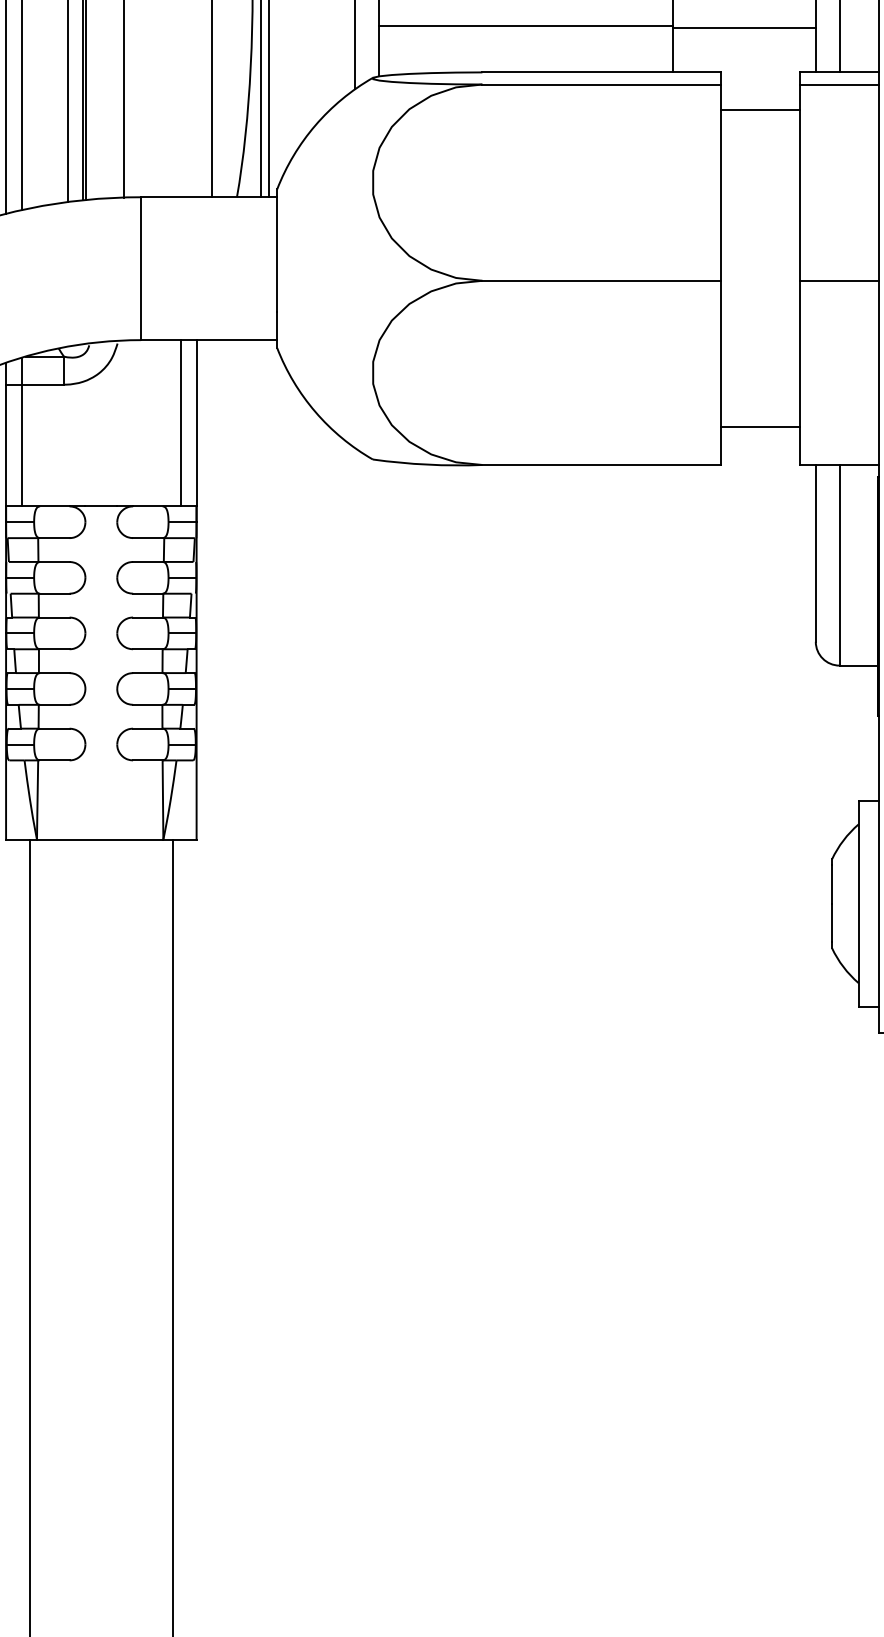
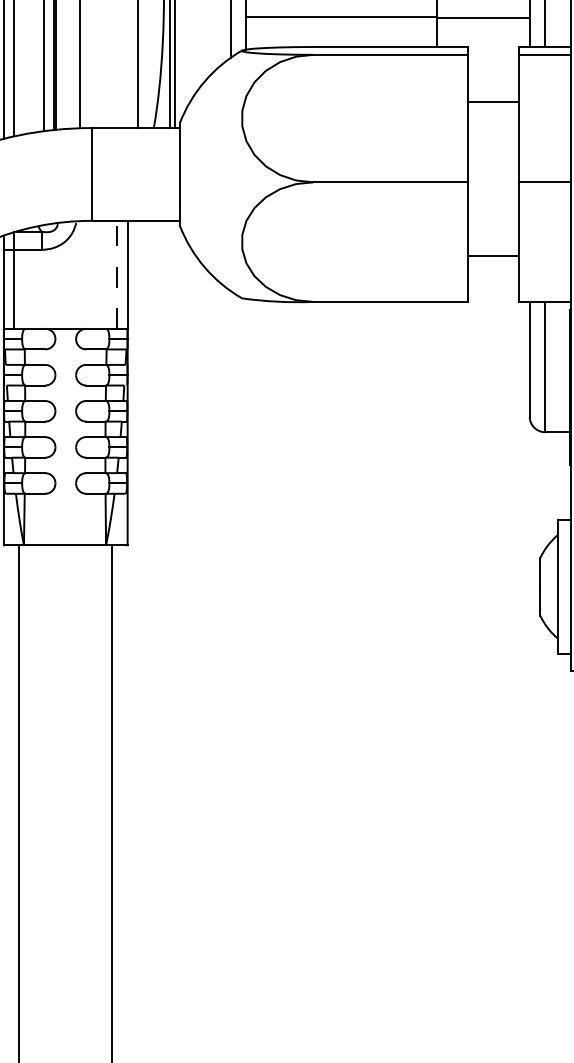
line: (759, 110) -> (493, 102), moved
line: (180, 422) -> (117, 274), solid -> dashed
line: (759, 427) -> (493, 255), moved

